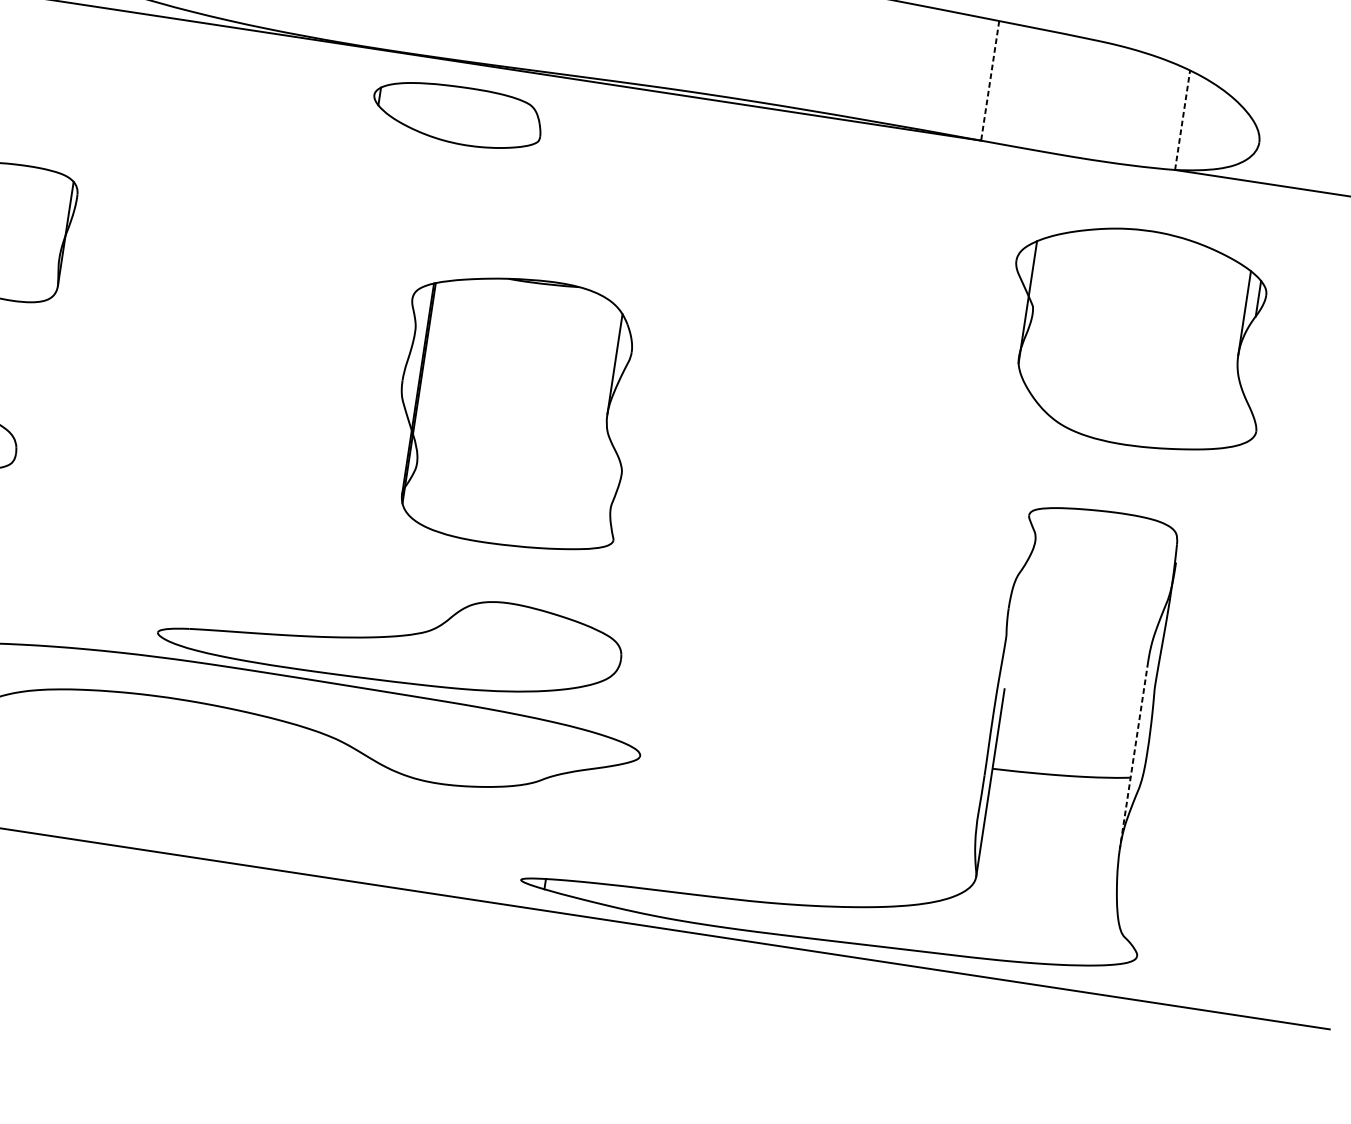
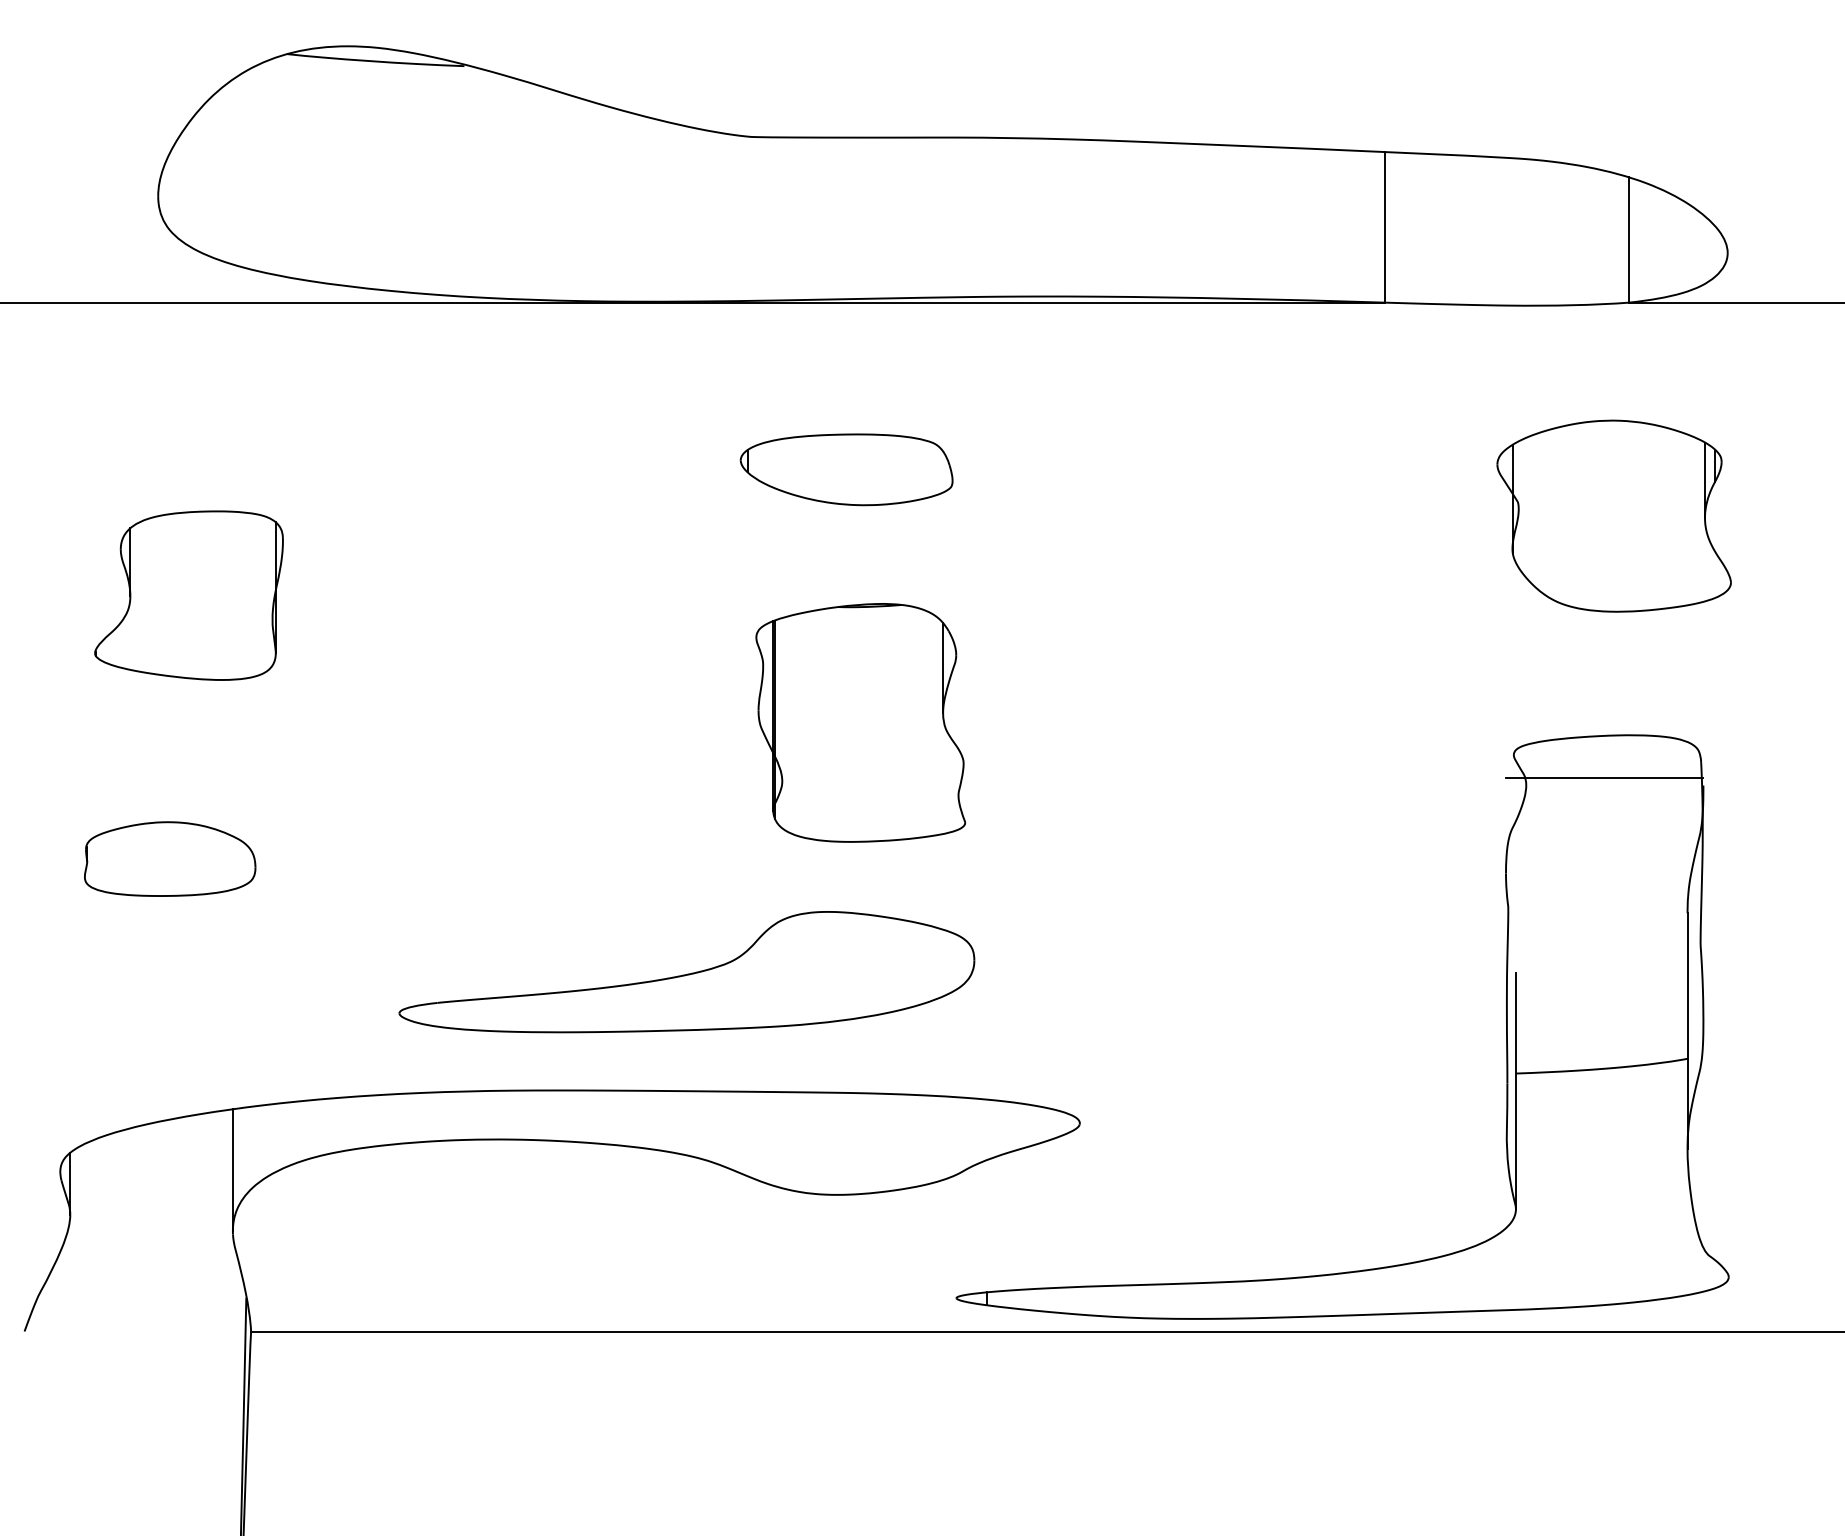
line: (990, 81) -> (1385, 227), dashed -> solid
part: (457, 114) -> (846, 469), moved
line: (1182, 120) -> (1629, 240), dashed -> solid
part: (1137, 337) -> (1613, 515), size x0.71
part: (514, 411) -> (860, 722), size x0.71
line: (1098, 545) -> (1604, 778), added
part: (390, 634) -> (686, 972), moved
line: (1133, 755) -> (1687, 1031), dashed -> solid

